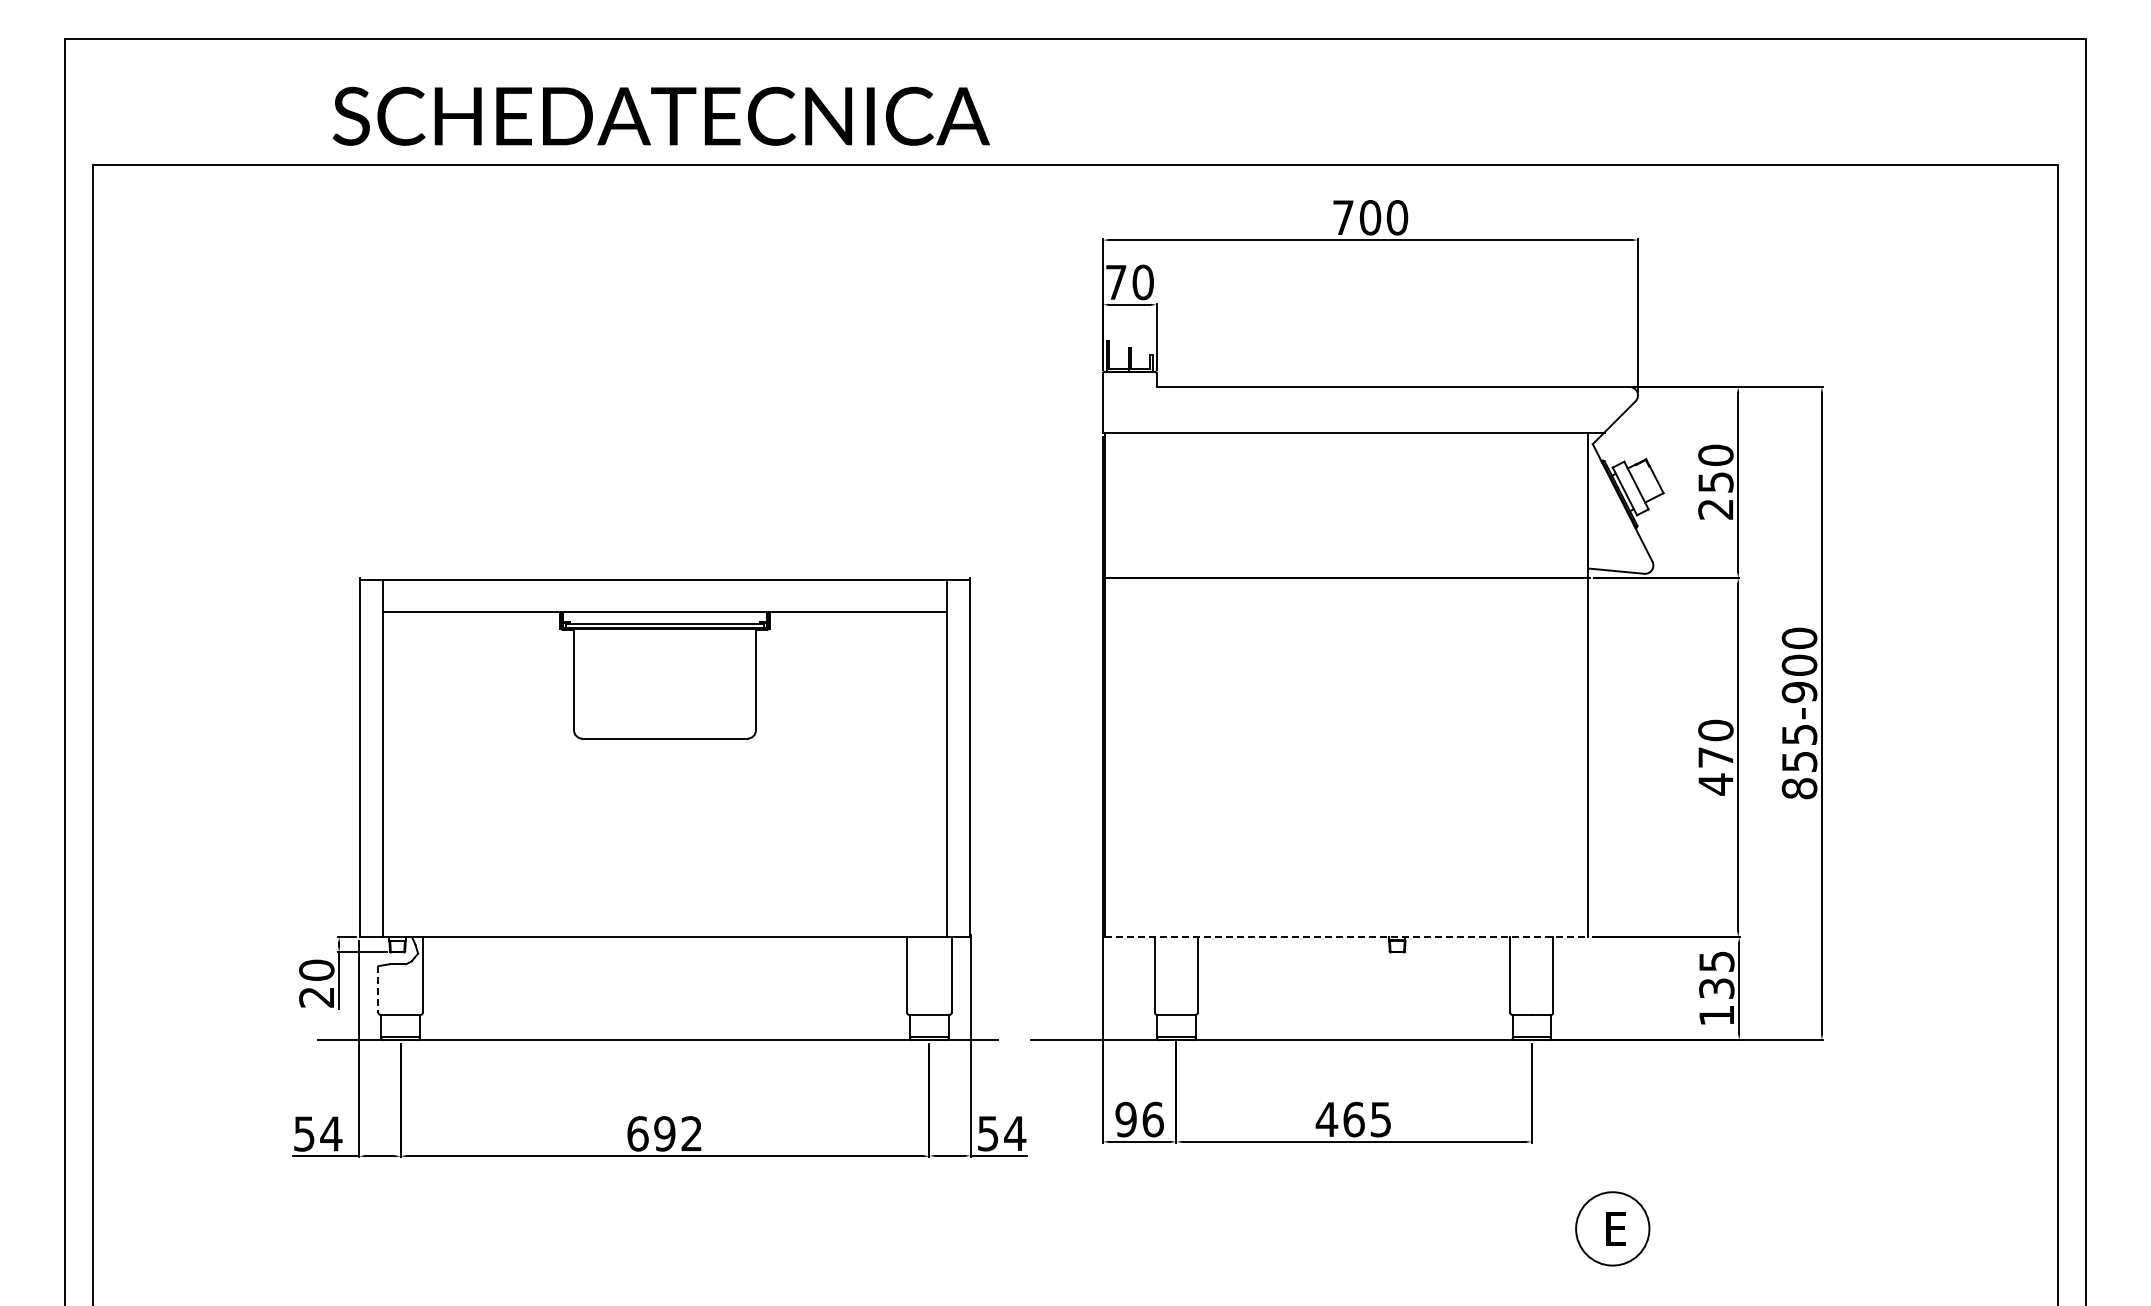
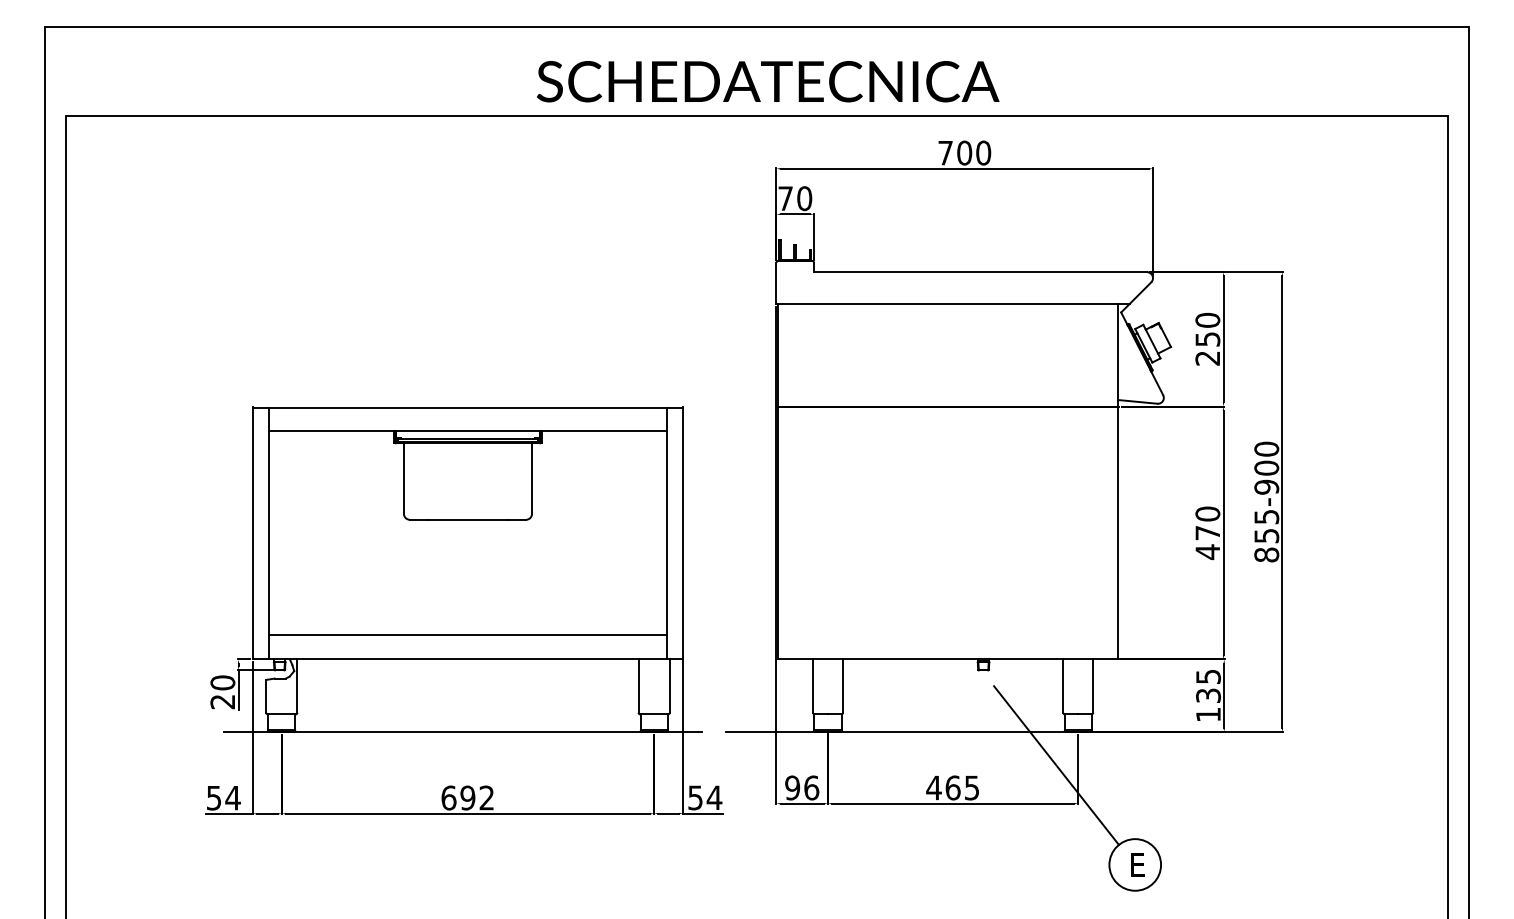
text: (660, 115) -> (767, 81), moved
line: (664, 902) -> (467, 635), added
line: (1347, 937) -> (948, 659), dashed -> solid
line: (378, 989) -> (266, 696), dashed -> solid
line: (1500, 1087) -> (1056, 765), added

